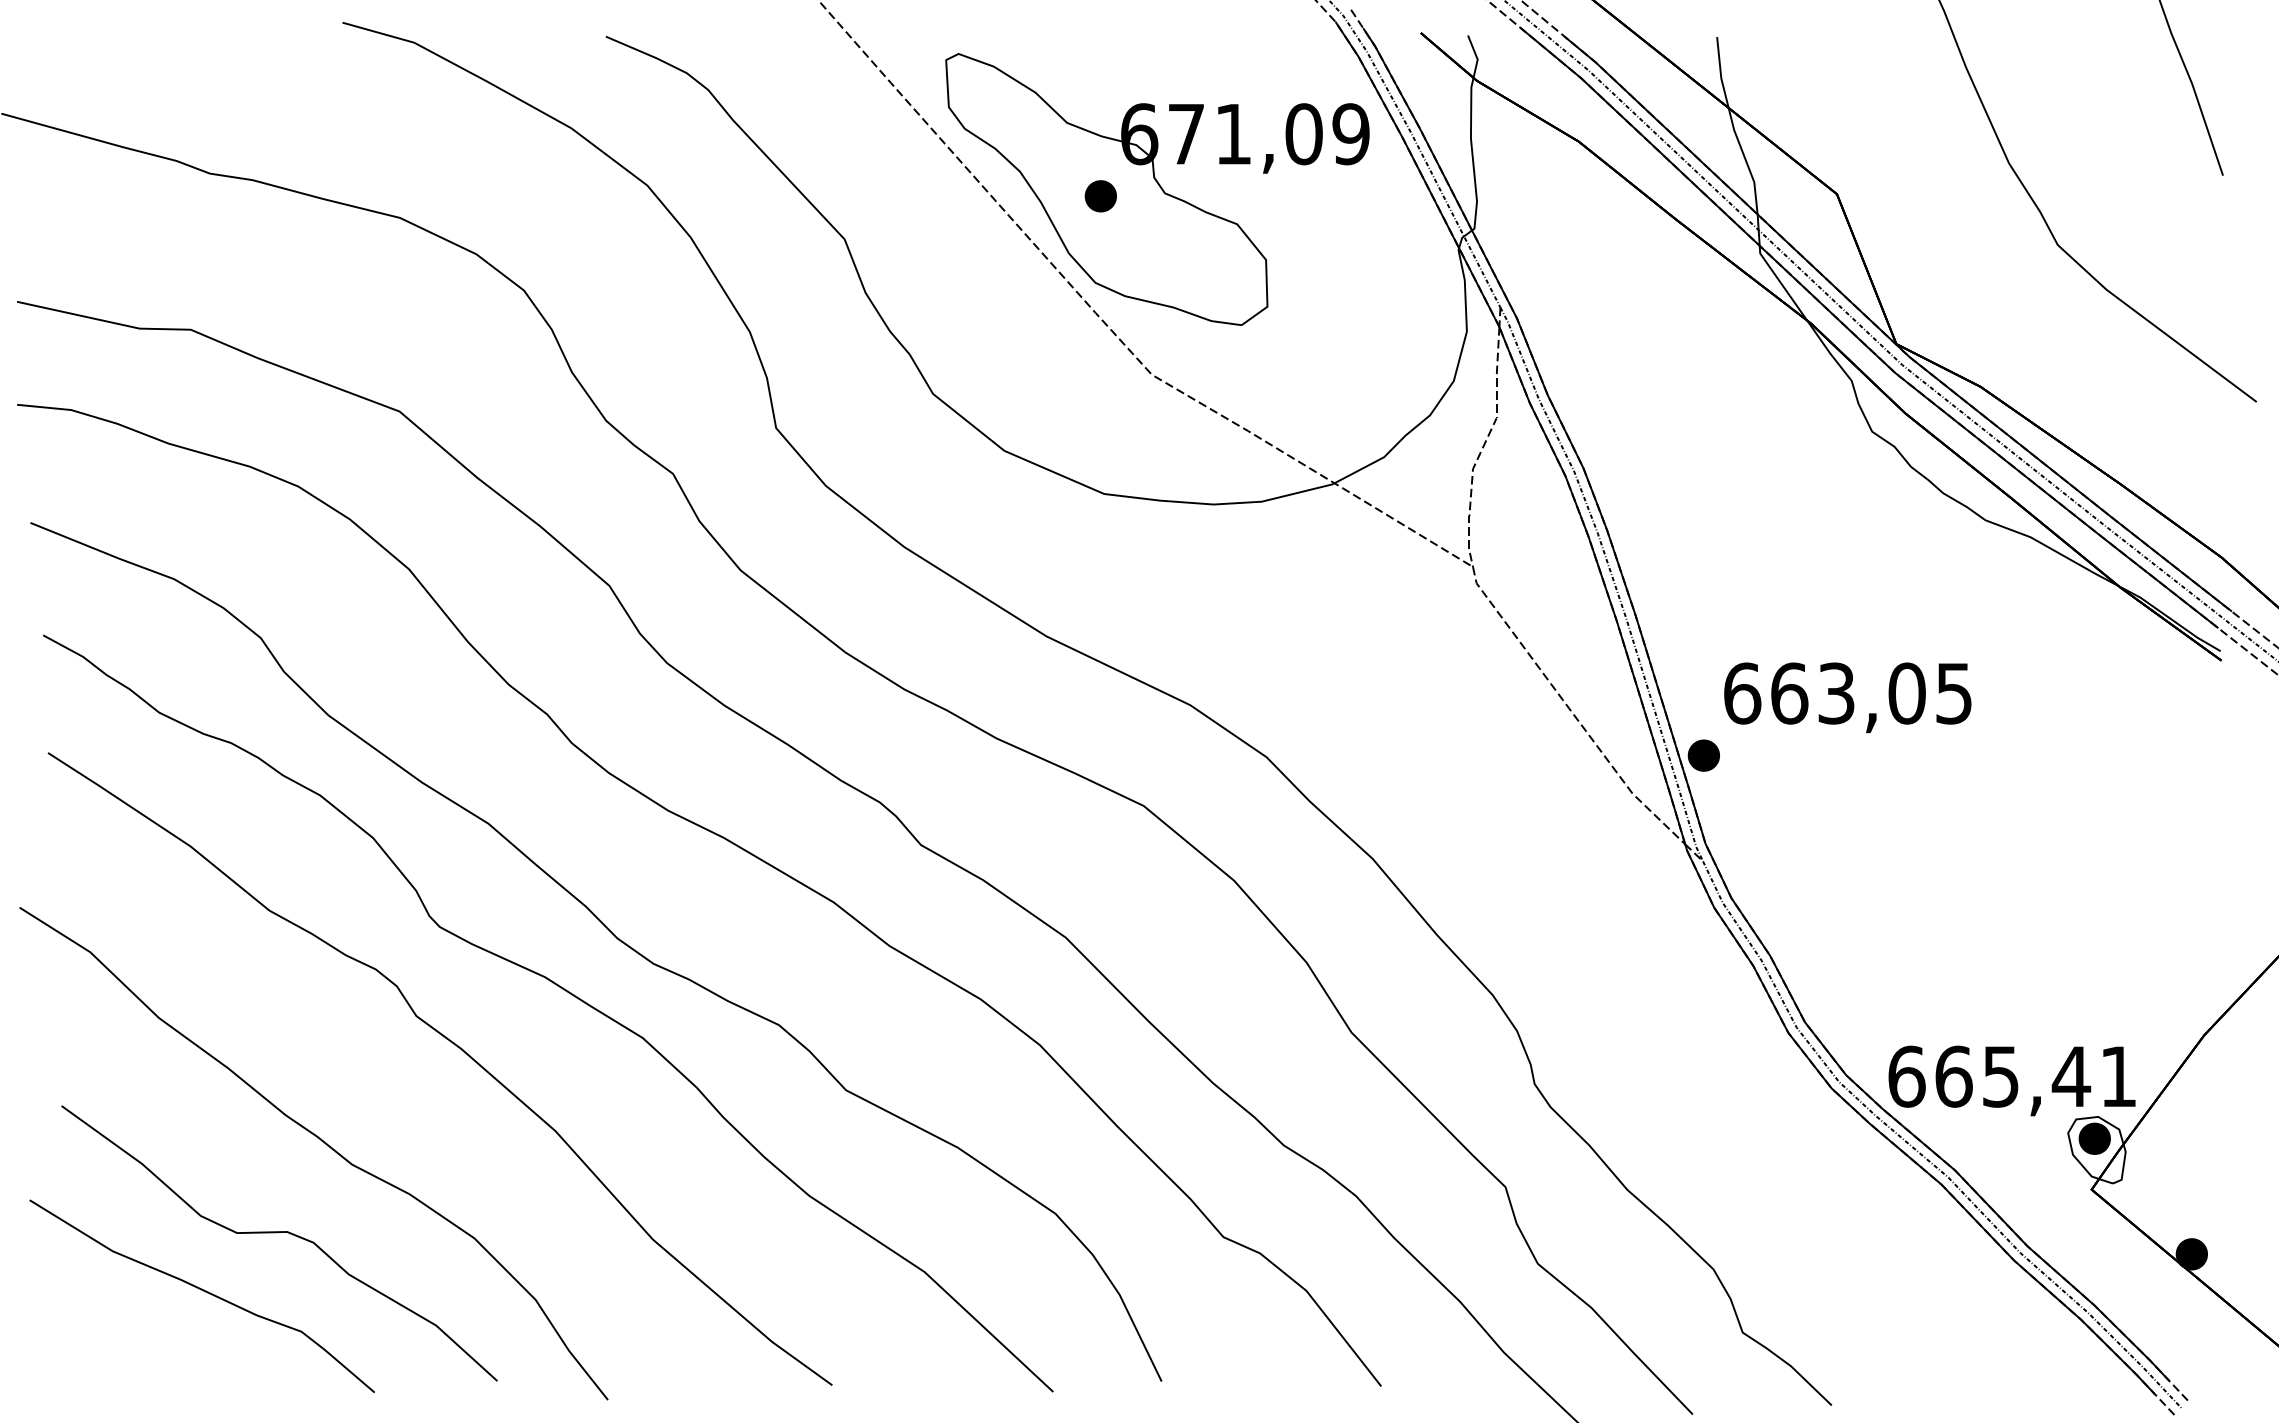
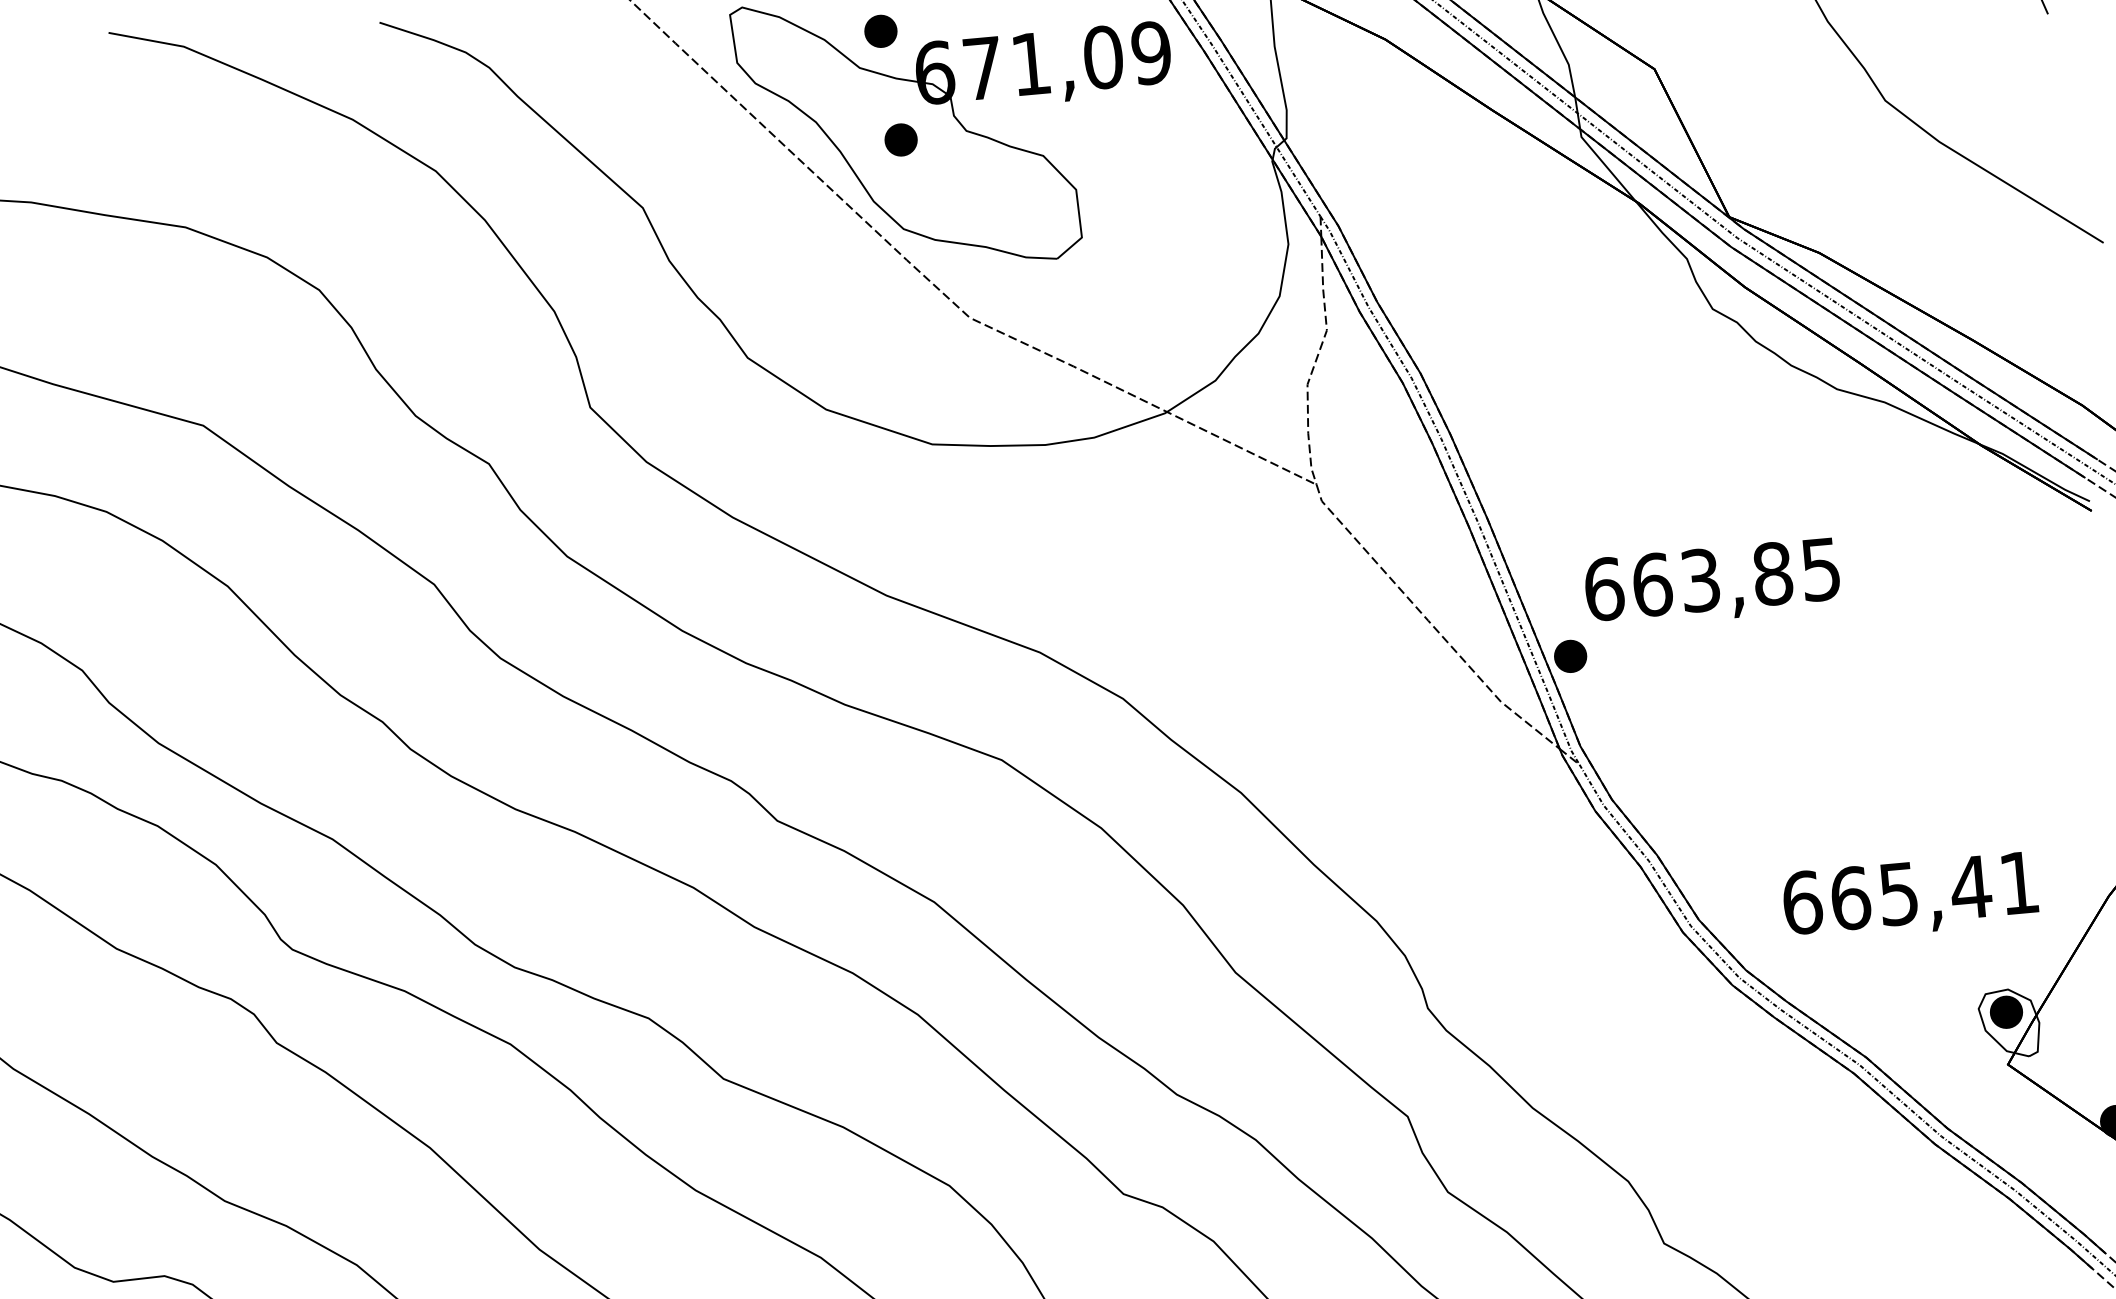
part: (1090, 89) -> (880, 31), added
text: (1906, 693) -> (1772, 573), 663,05 -> 663,85
text: (2011, 1080) -> (1909, 896), moved

